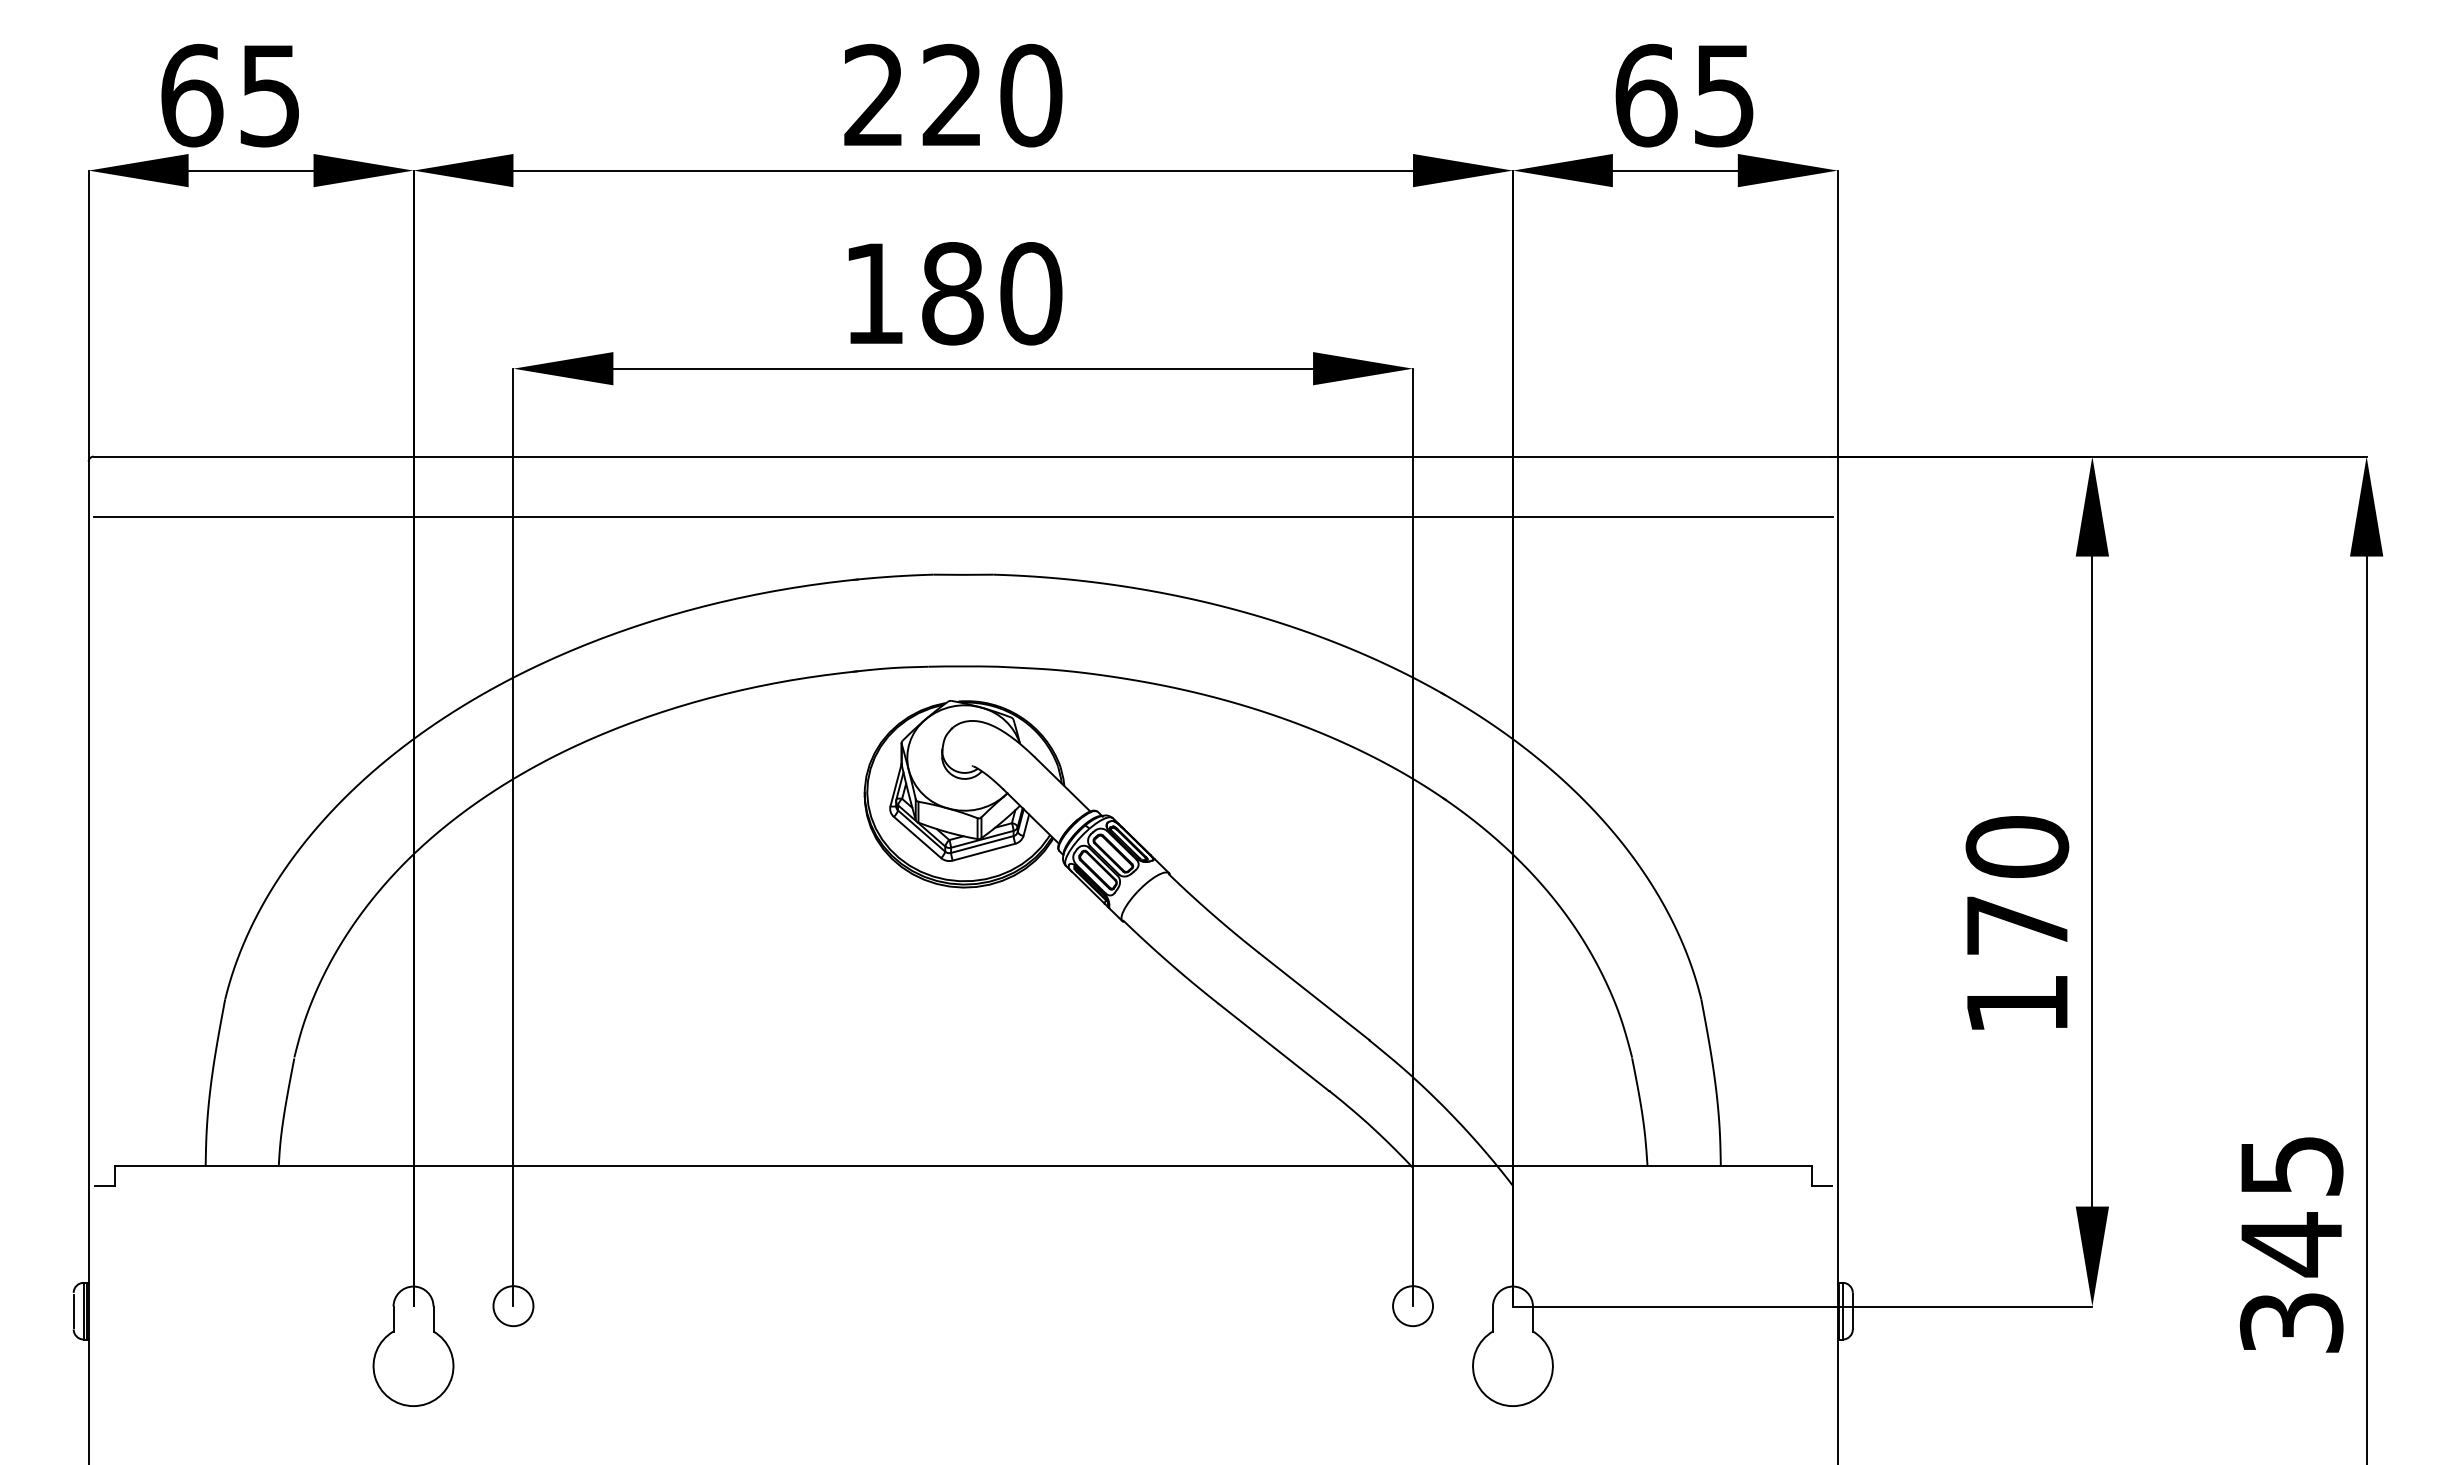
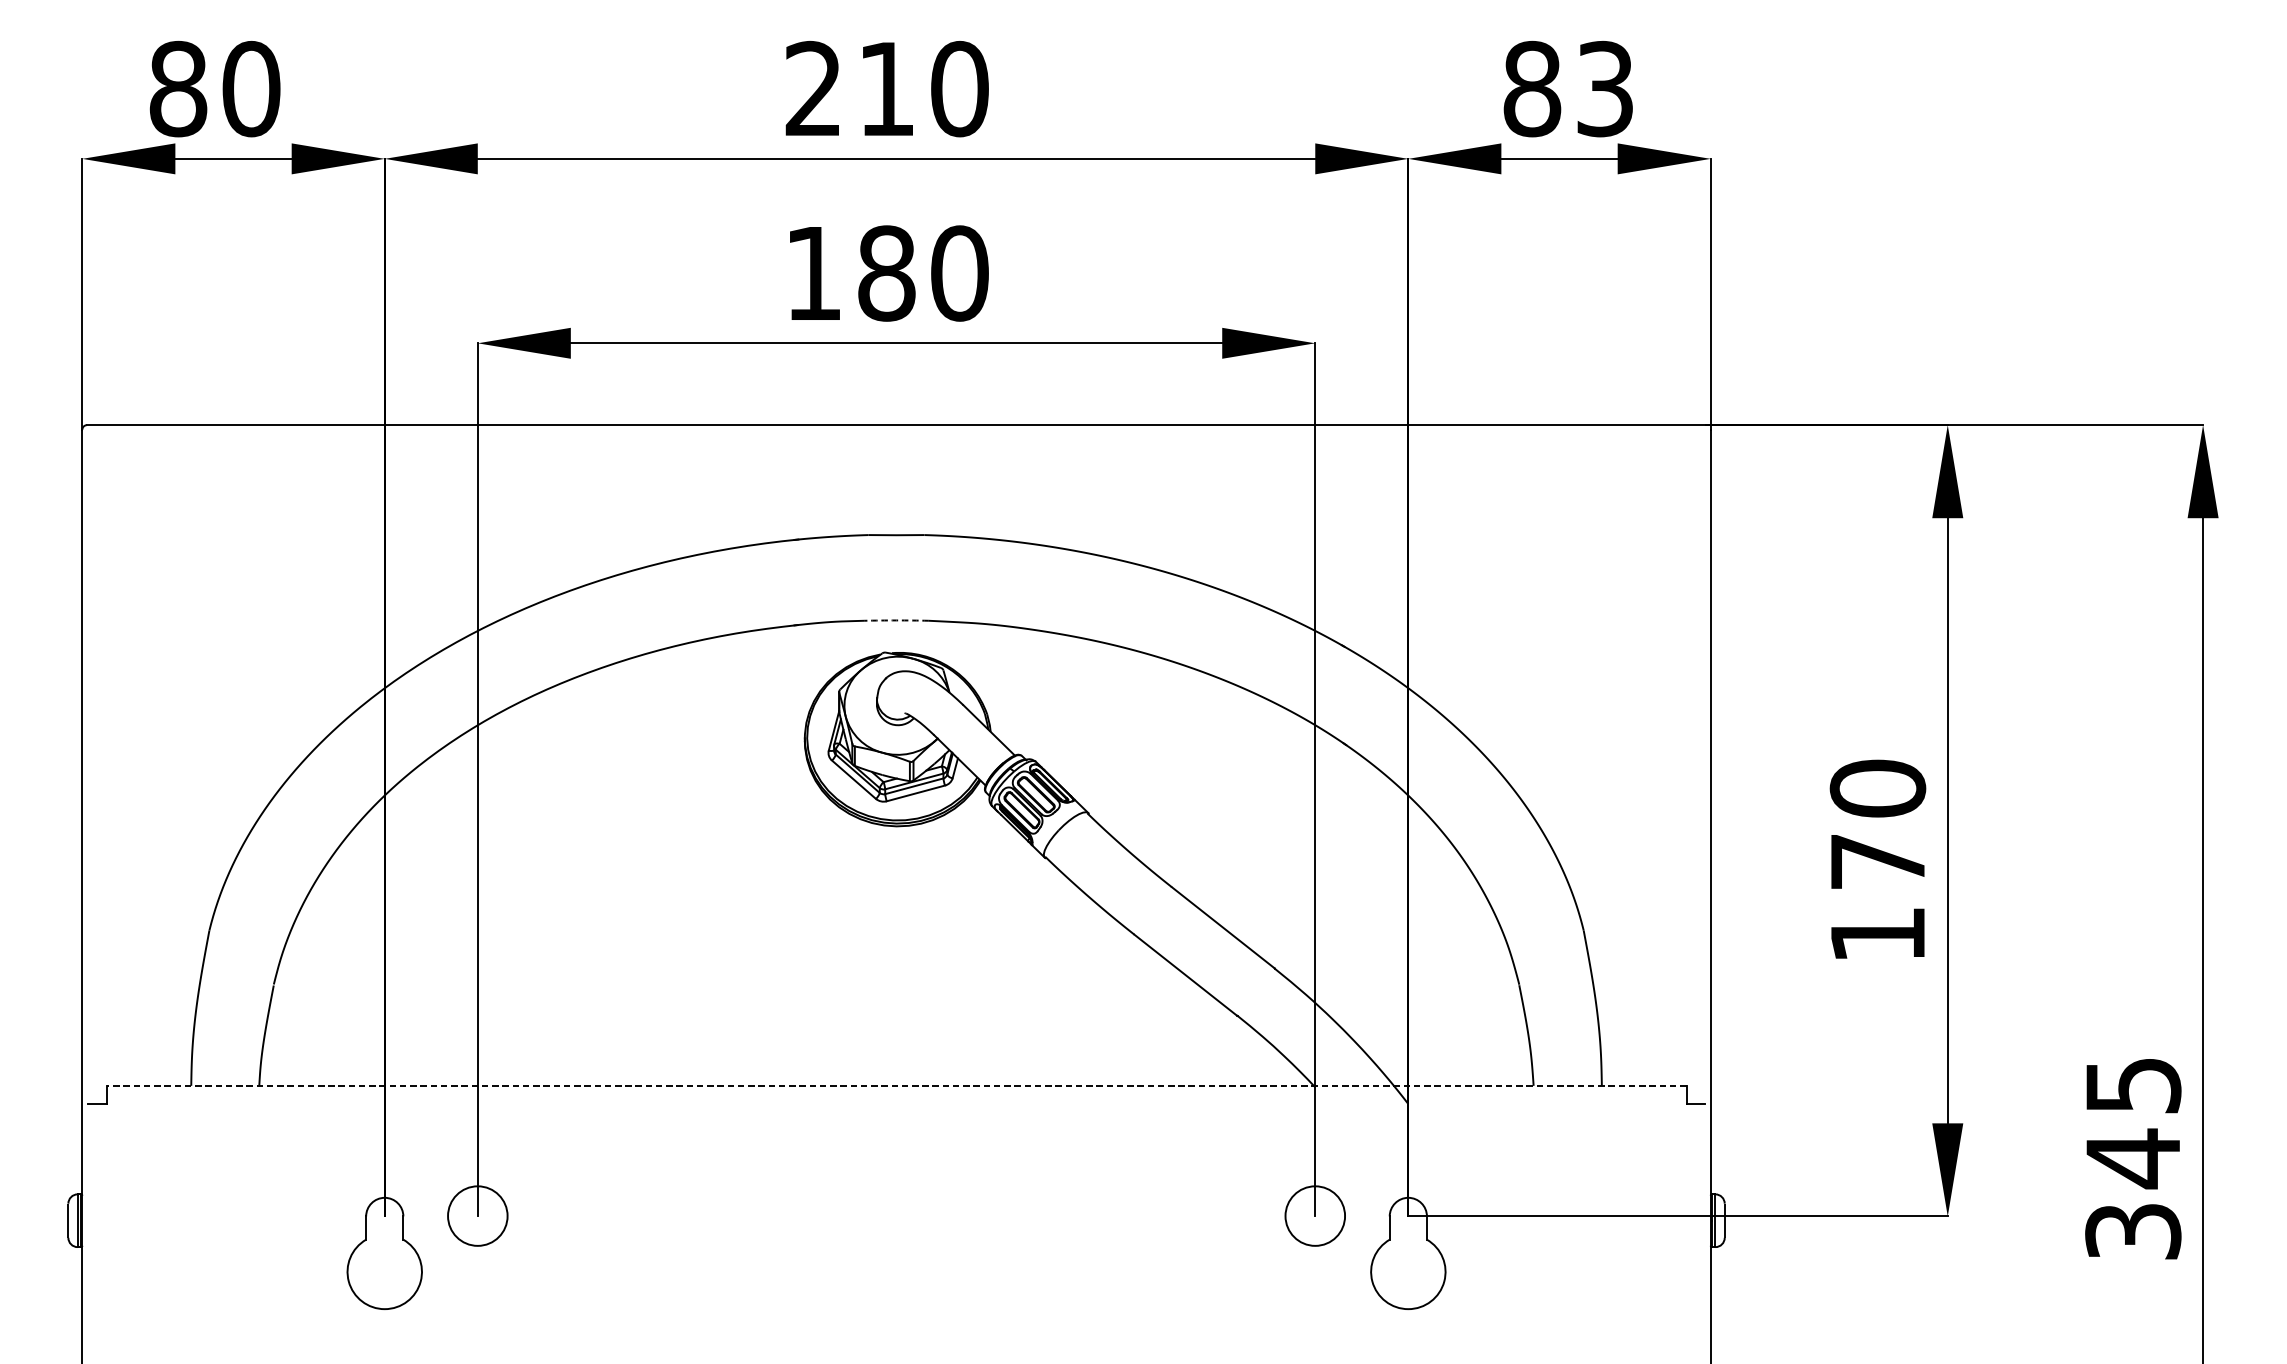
text: (951, 94) -> (885, 88), 220 -> 210
text: (231, 95) -> (215, 88), 65 -> 80
text: (1684, 95) -> (1568, 88), 65 -> 83
line: (962, 516) -> (895, 480), removed
arc: (963, 666) -> (896, 620), solid -> dashed
line: (963, 1166) -> (896, 1086), solid -> dashed
circle: (513, 1306) -> (477, 1216), size x1.6
circle: (1413, 1306) -> (1315, 1216), size x1.6

